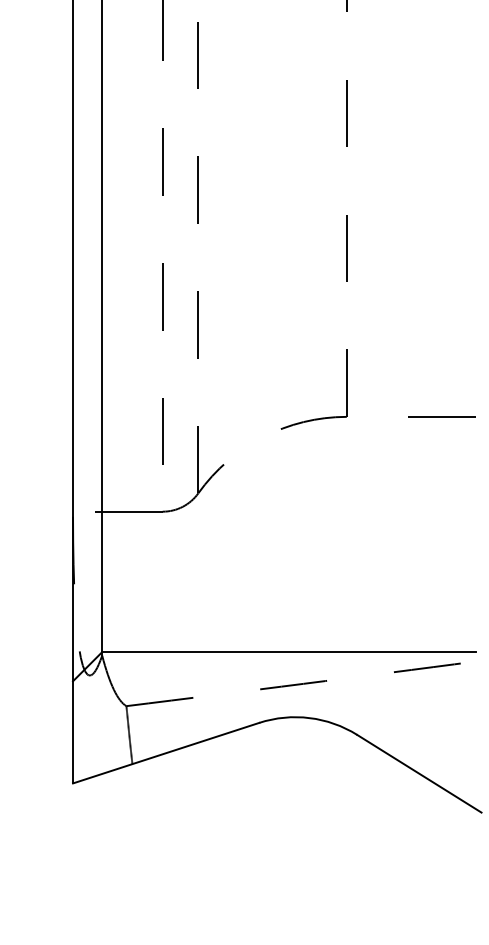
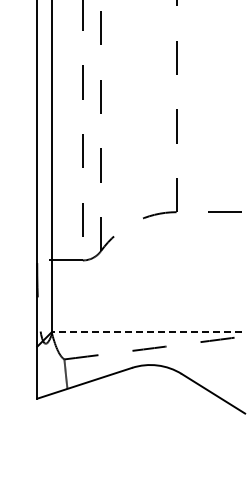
line: (287, 651) -> (146, 331), solid -> dashed

